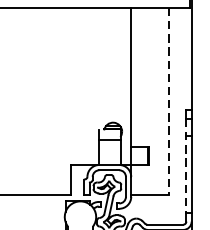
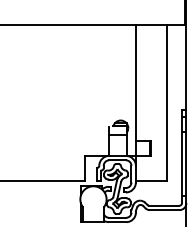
line: (169, 102) -> (167, 103), dashed -> solid
line: (185, 165) -> (181, 156), dashed -> solid

